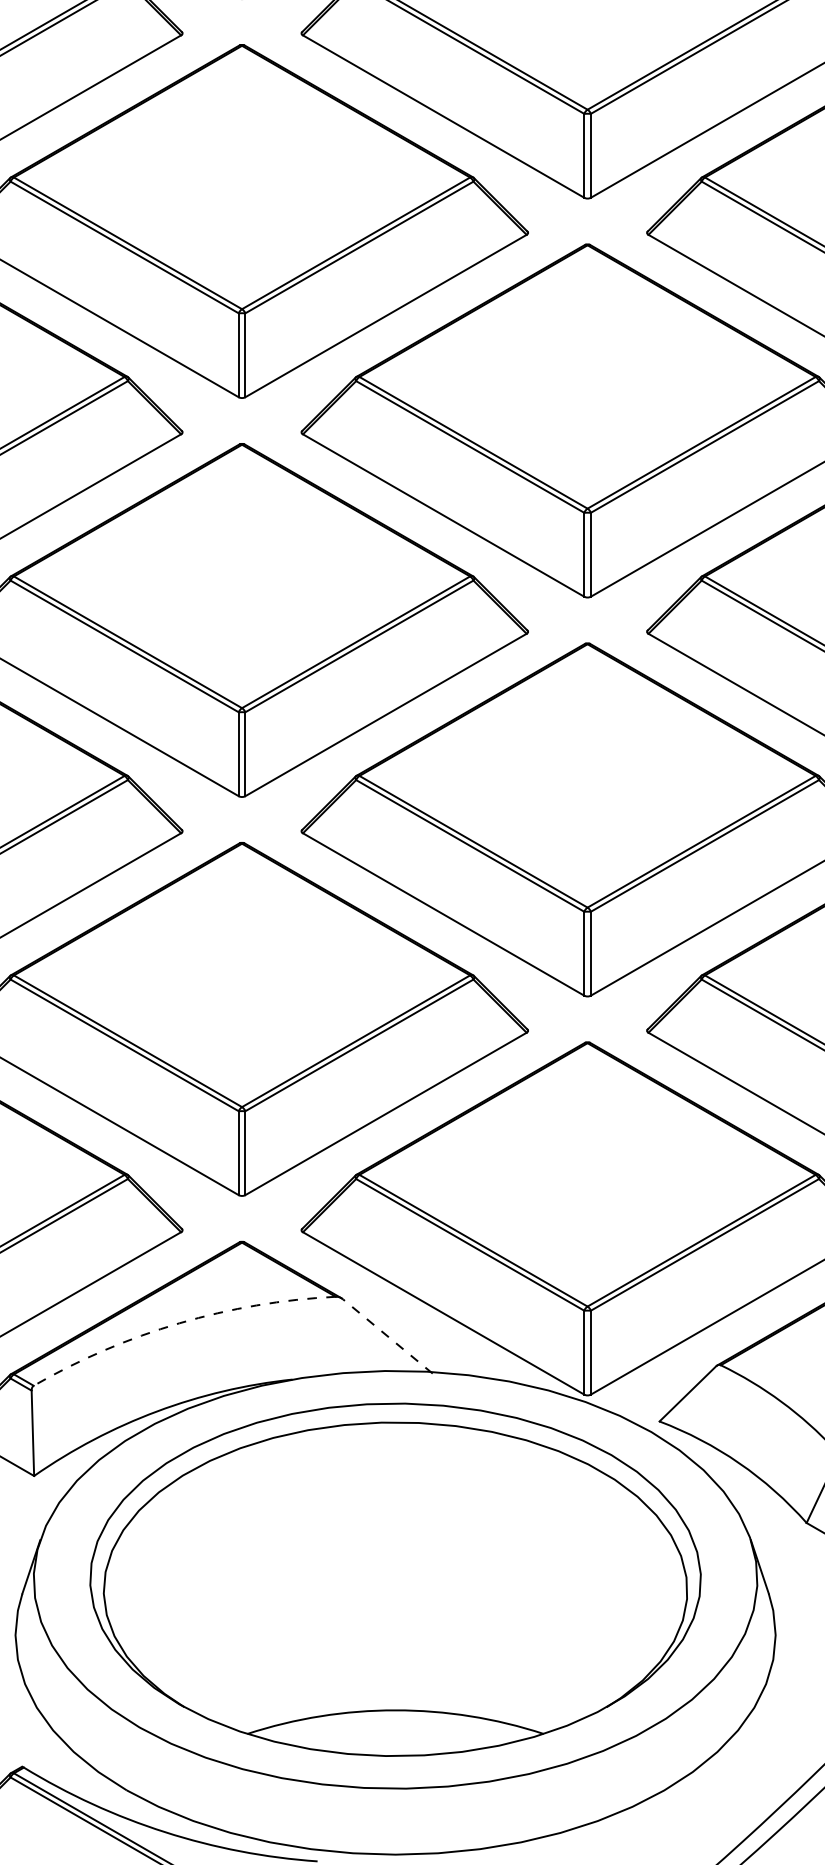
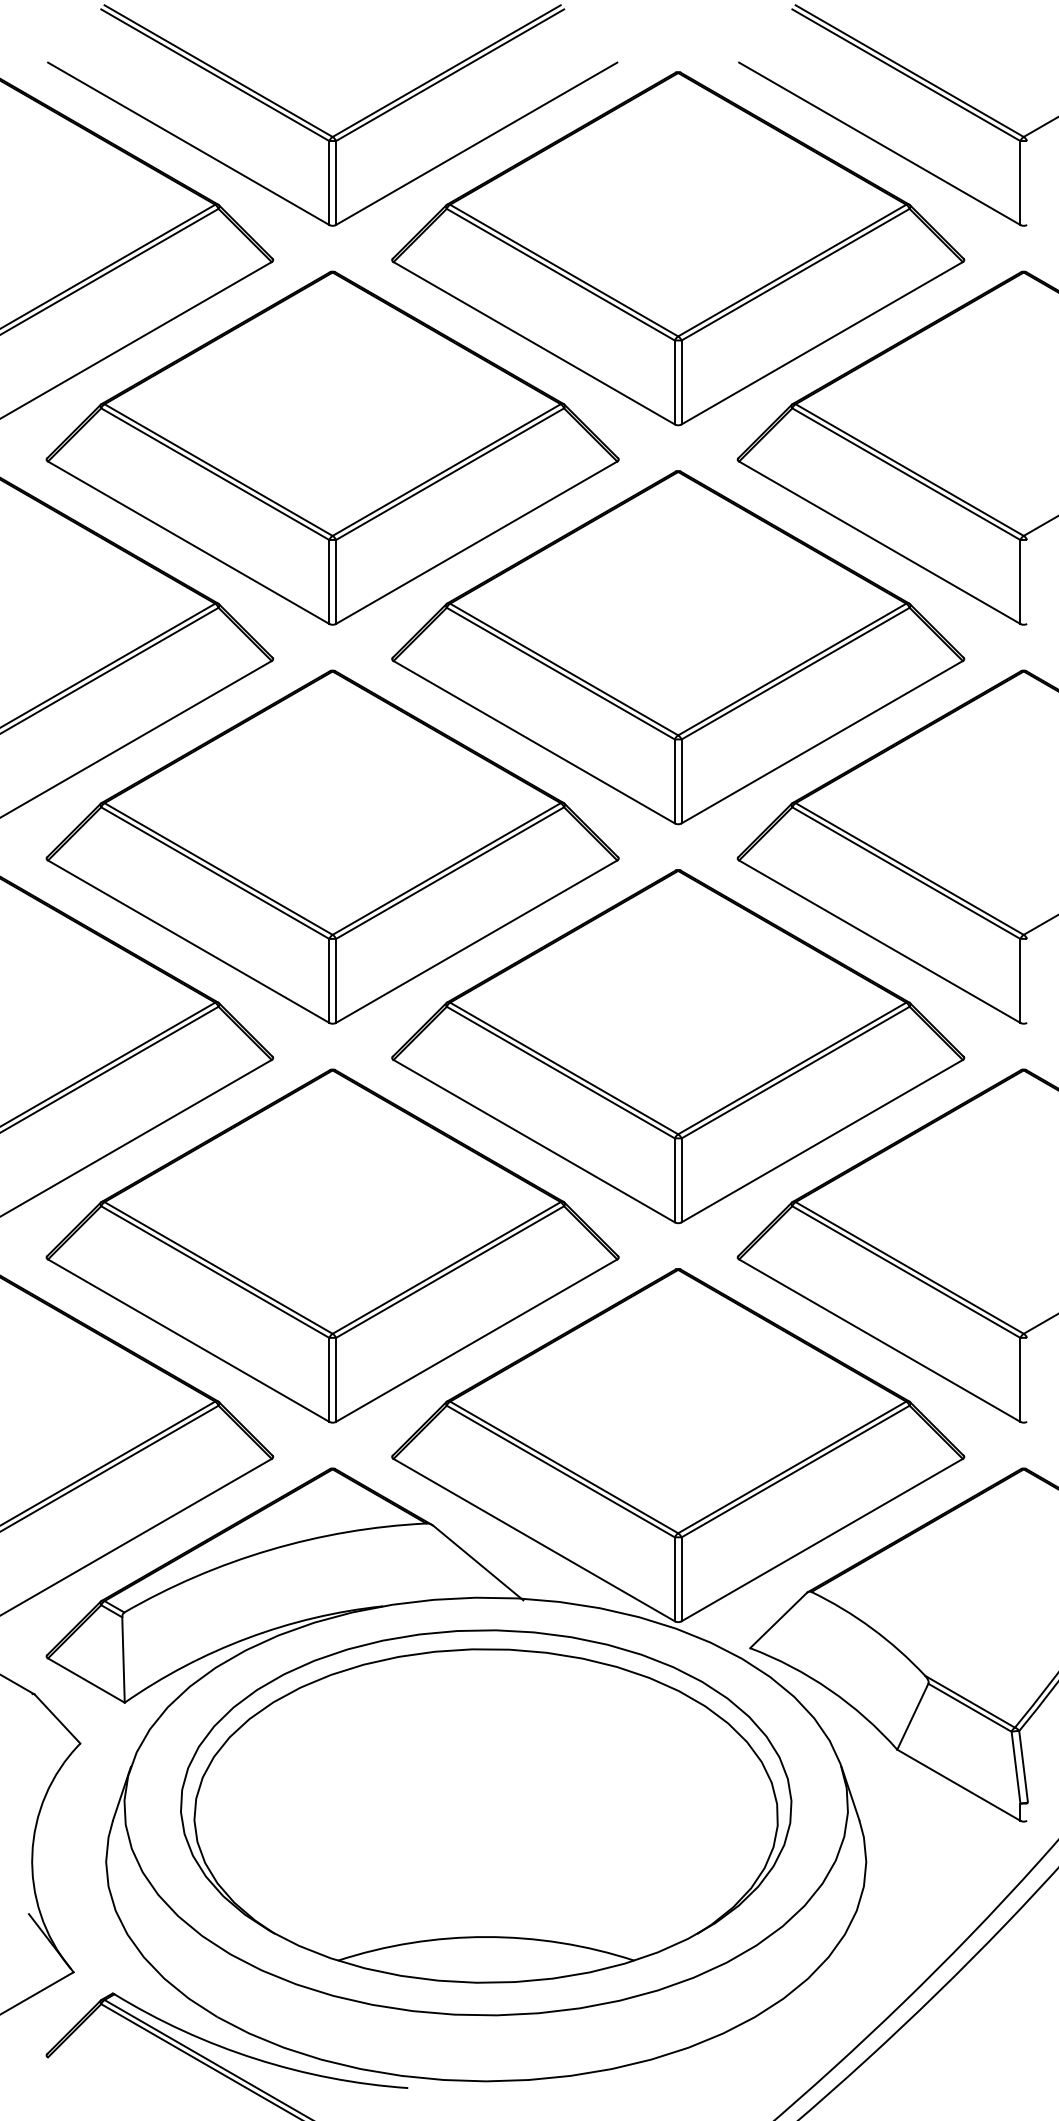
arc: (179, 1323) -> (270, 1550), dashed -> solid
line: (387, 1335) -> (478, 1562), dashed -> solid

